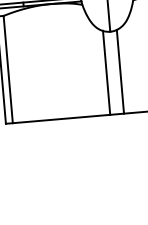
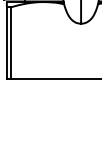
line: (120, 71) -> (85, 50), removed
line: (106, 72) -> (76, 50), removed

